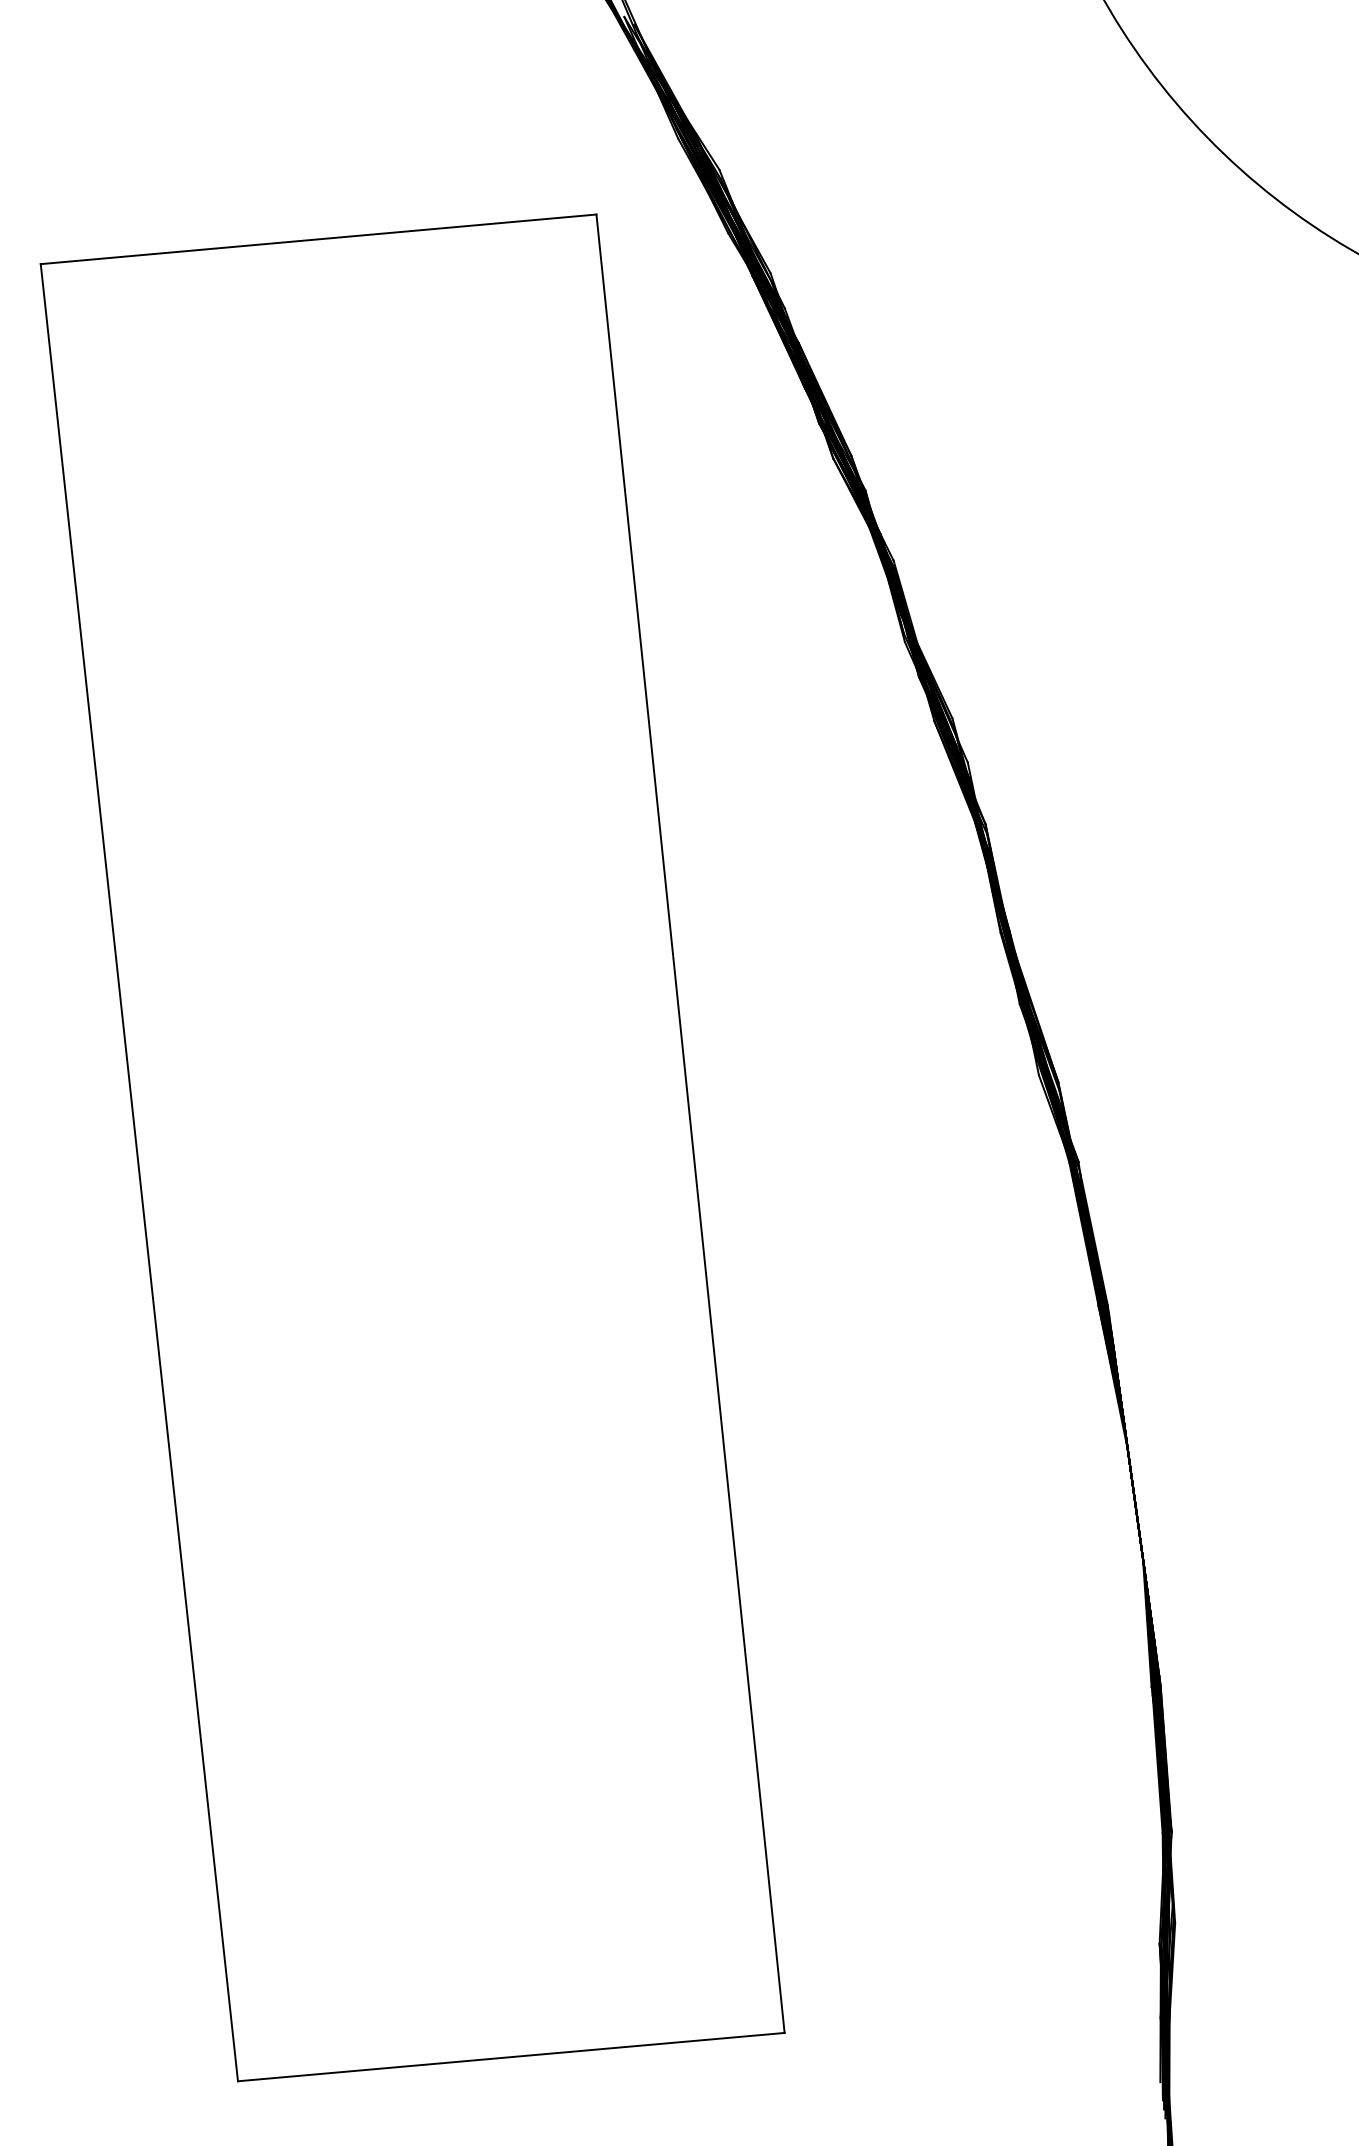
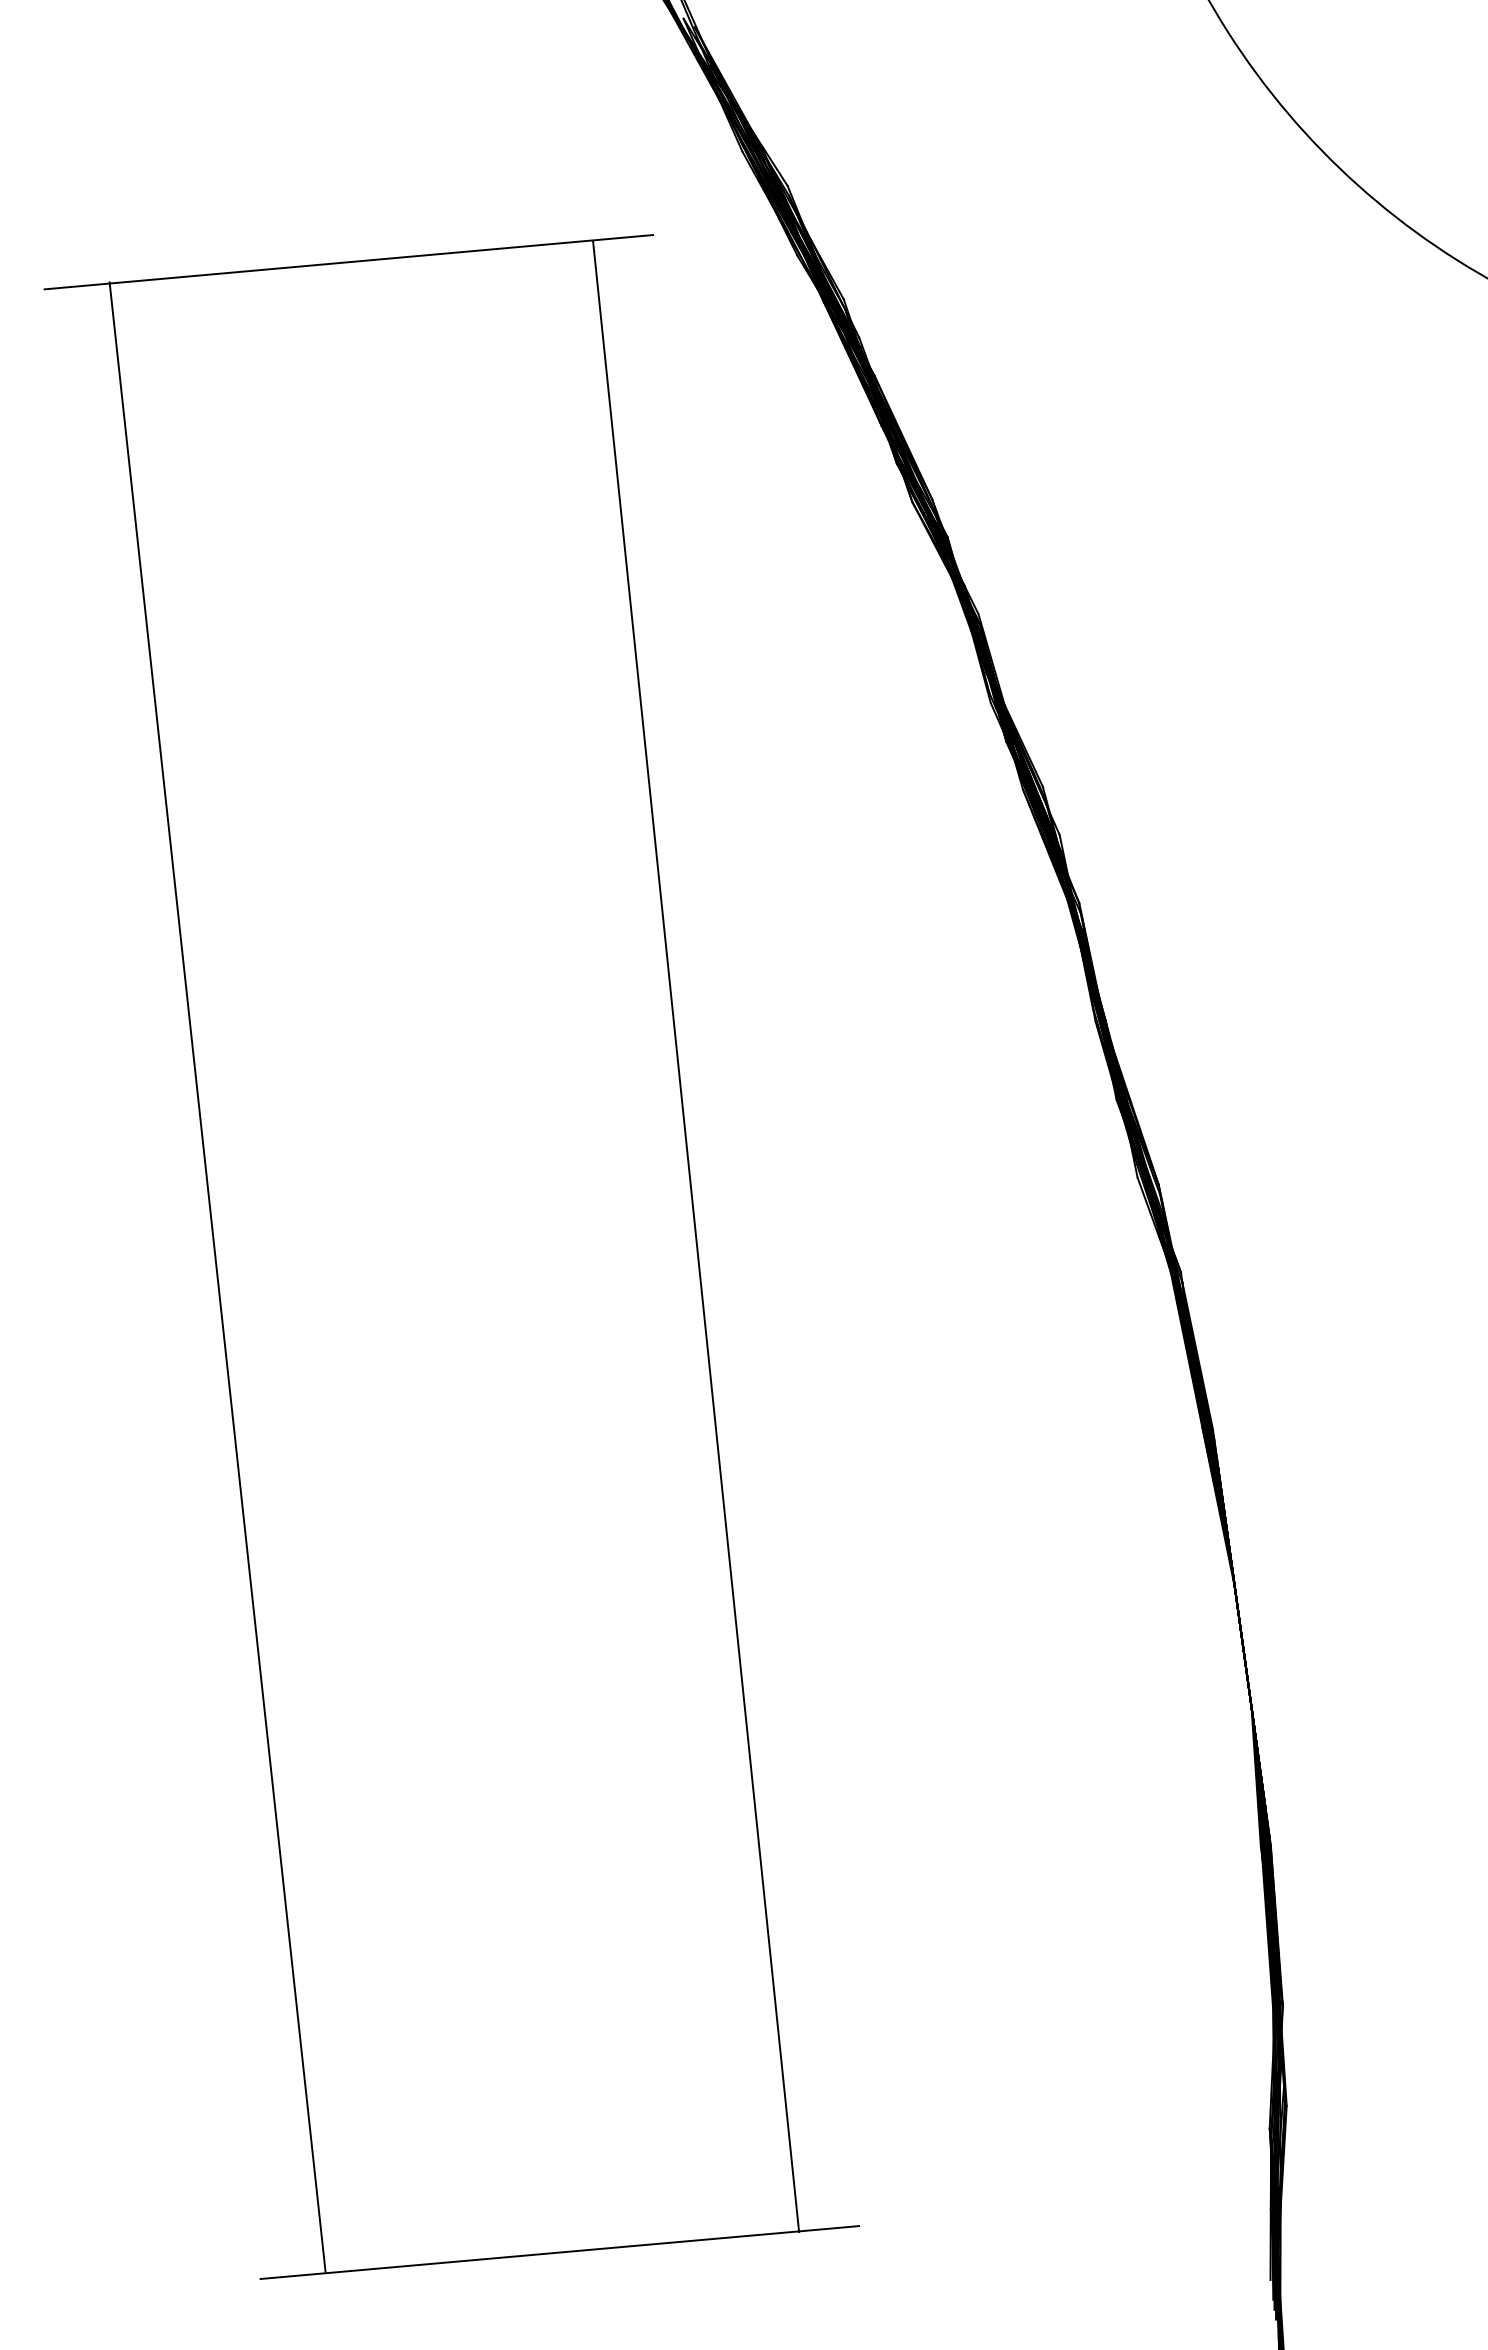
line: (690, 1123) -> (696, 1236), moved
line: (139, 1172) -> (217, 1276), moved

